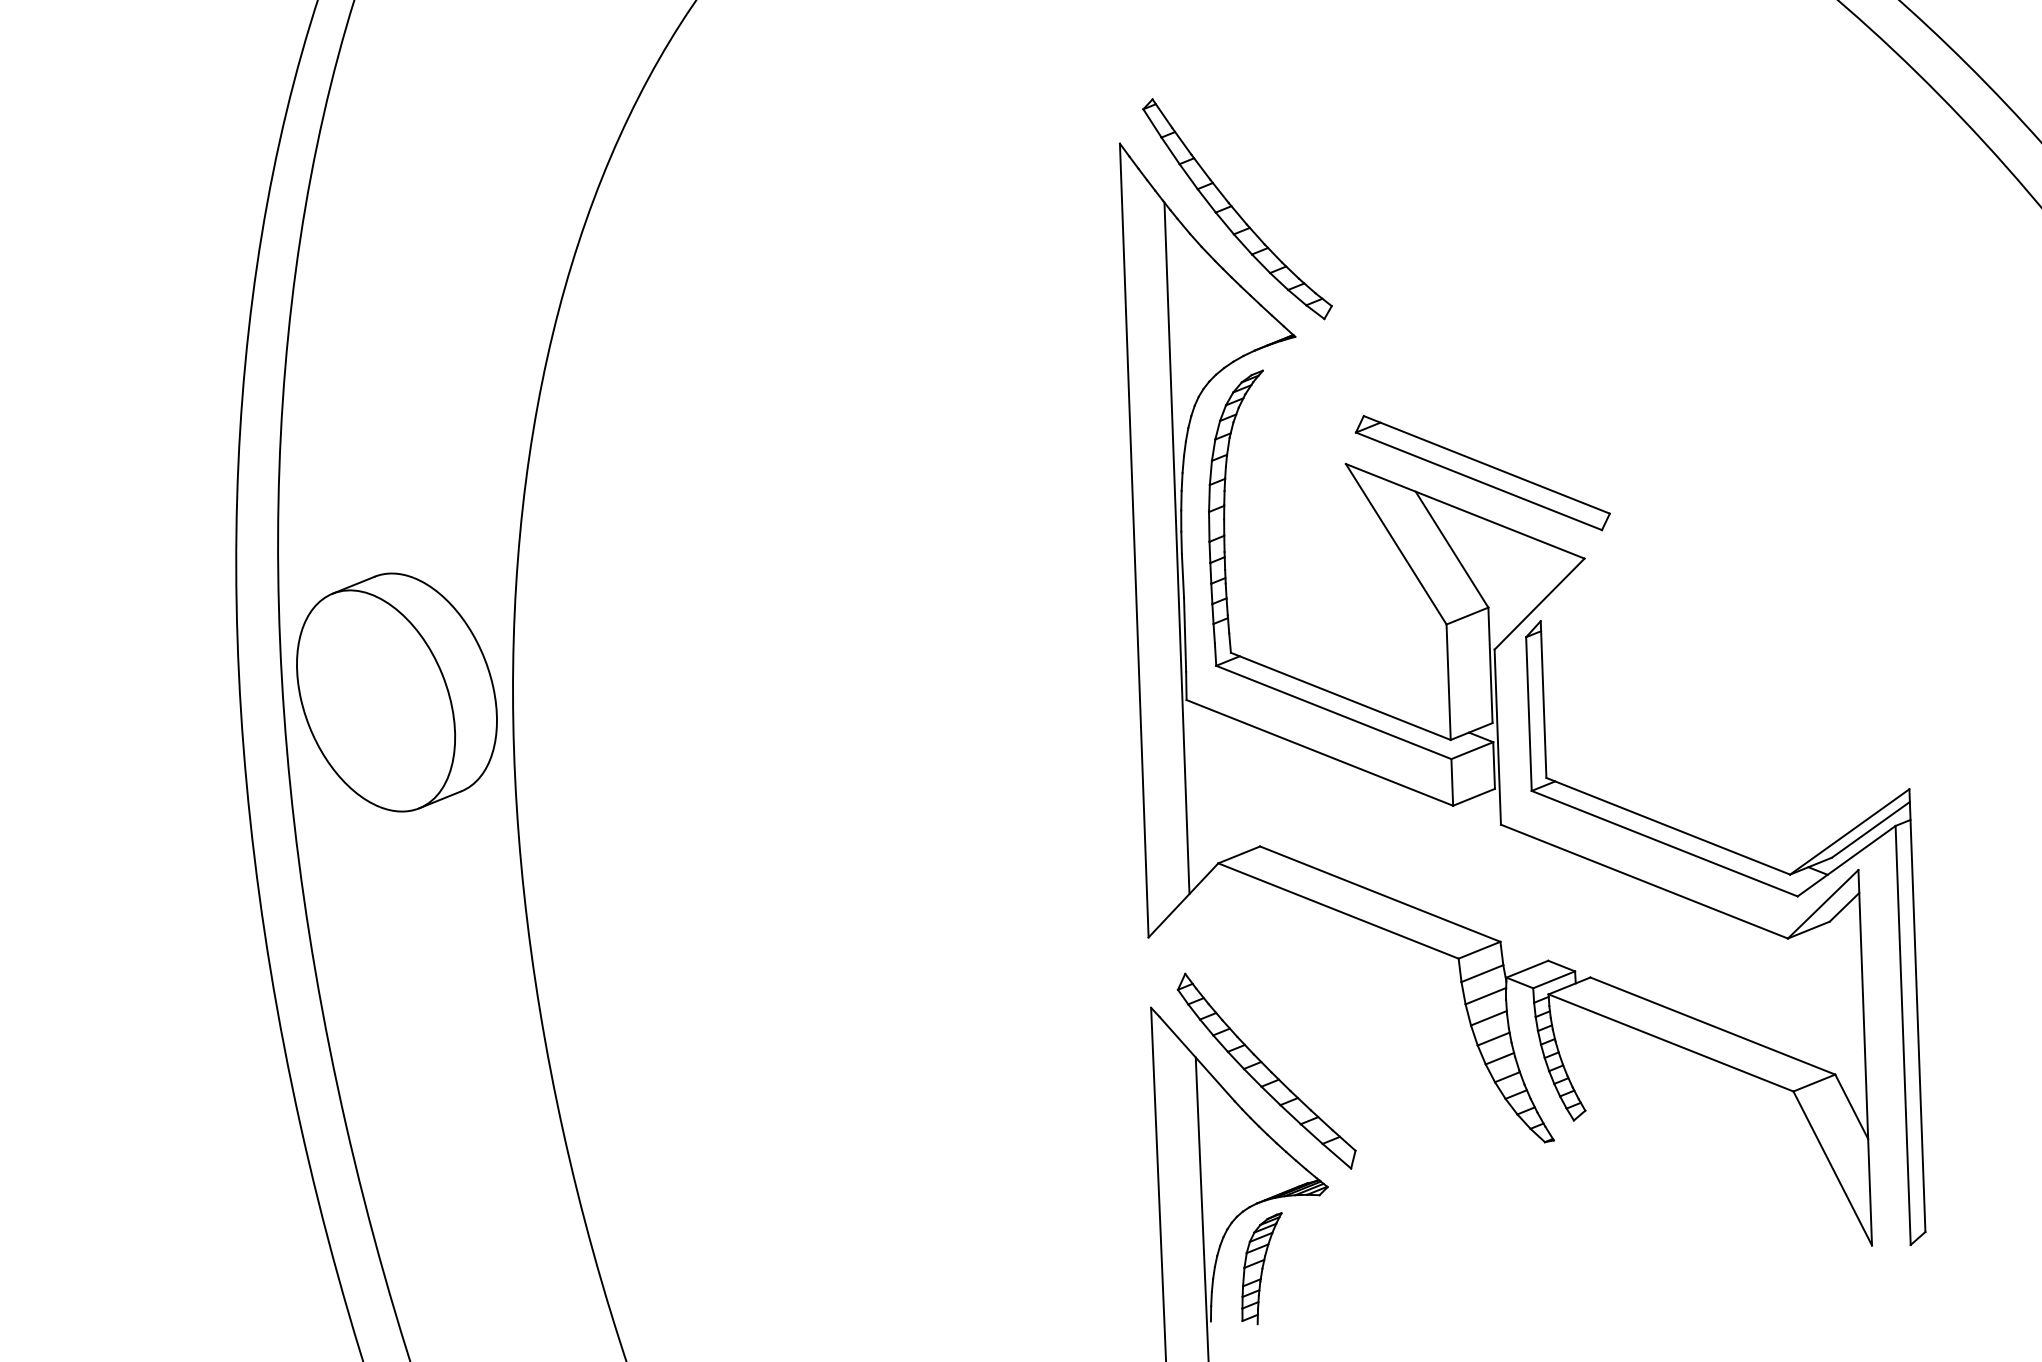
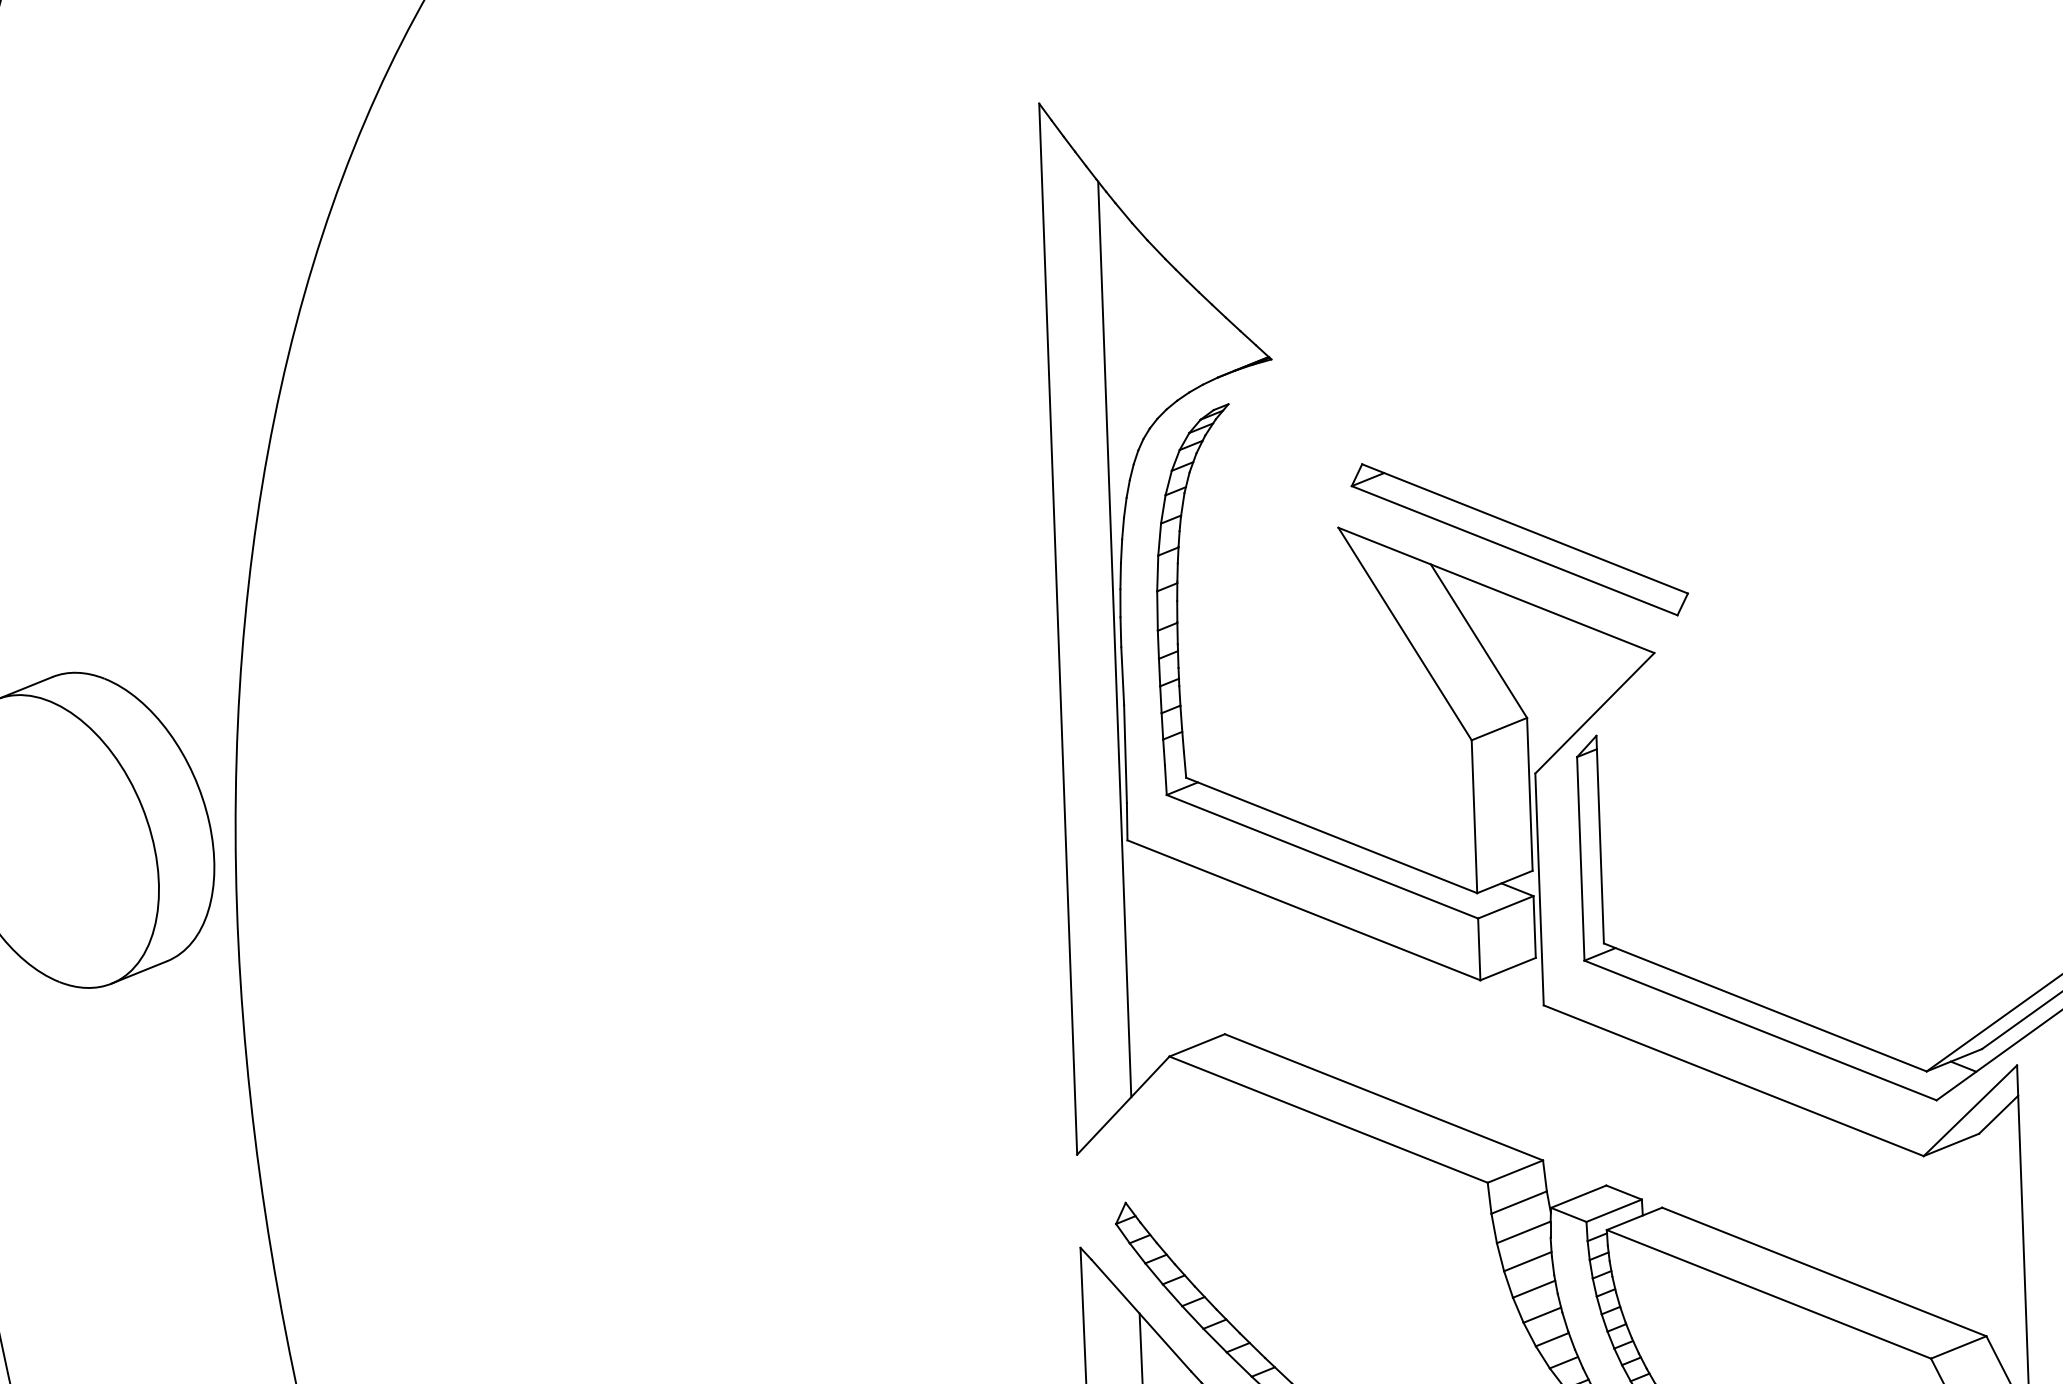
part: (1237, 209) -> (1194, 190), removed

